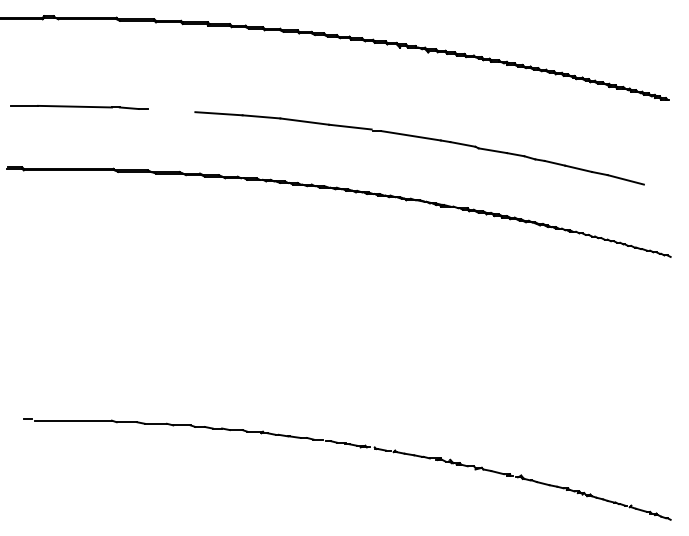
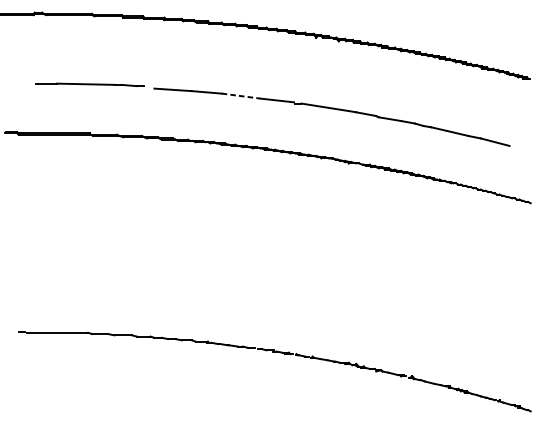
line: (79, 107) -> (89, 84), moved
line: (304, 121) -> (240, 96), solid -> dashed

